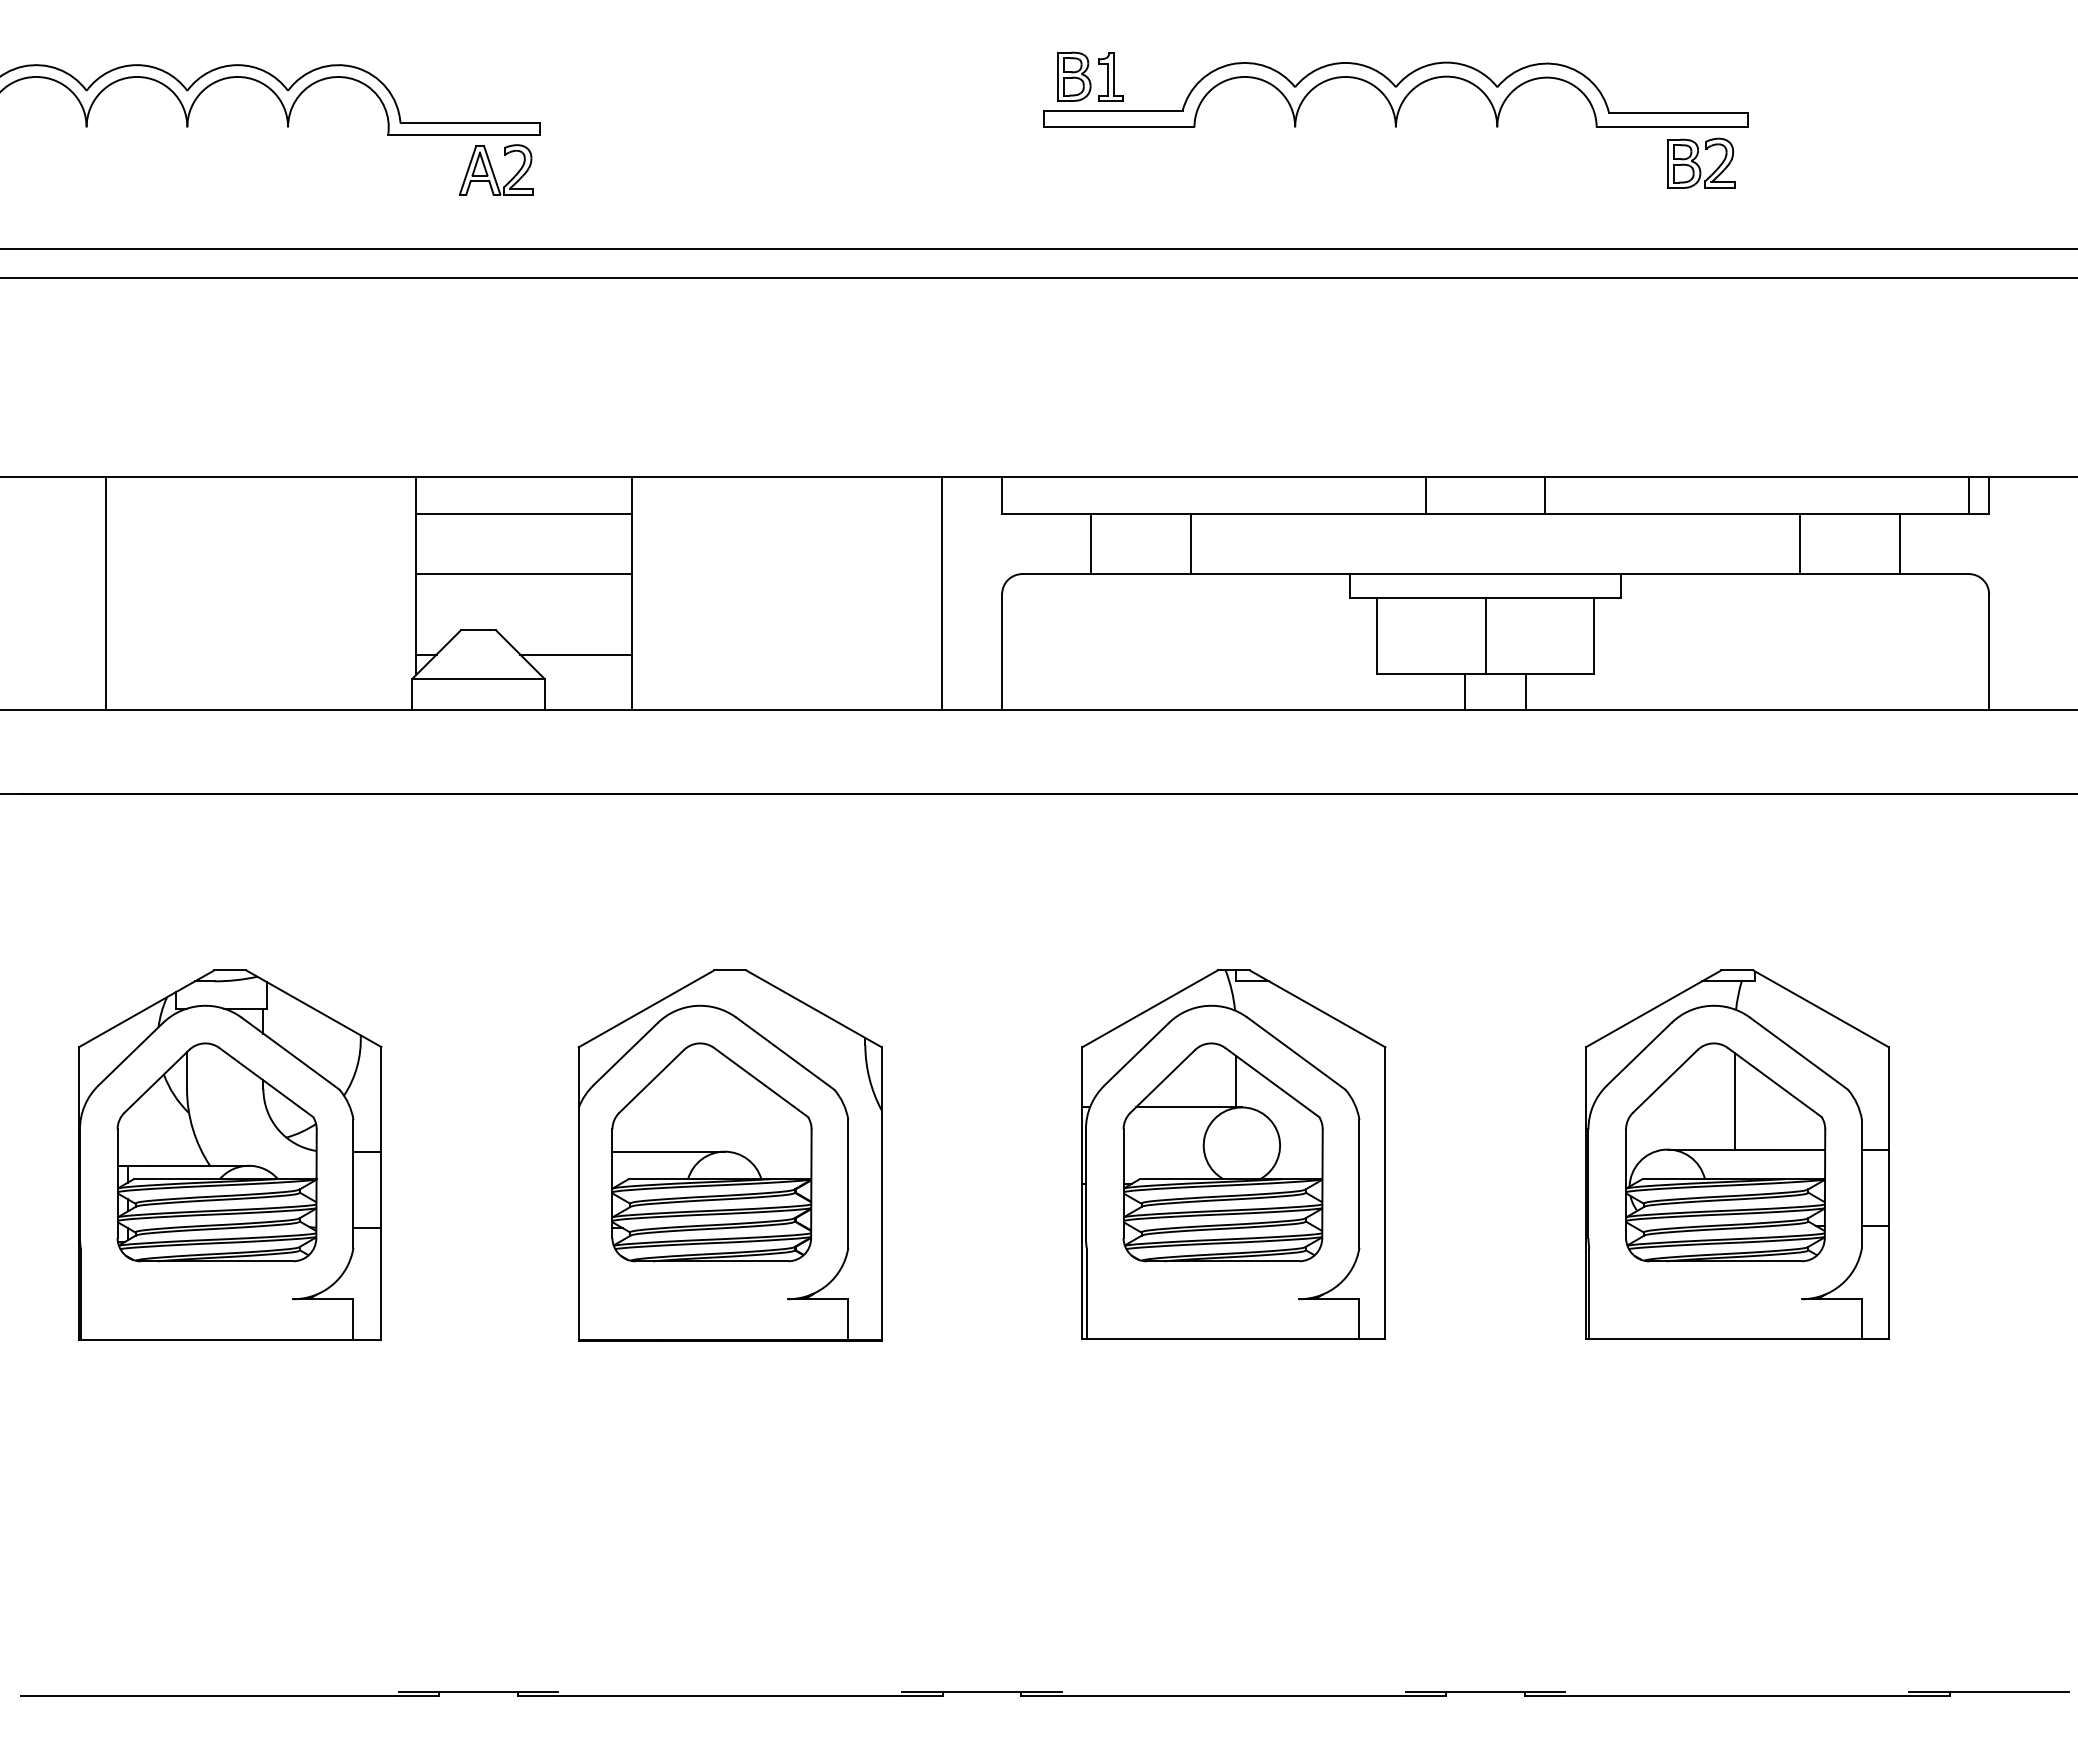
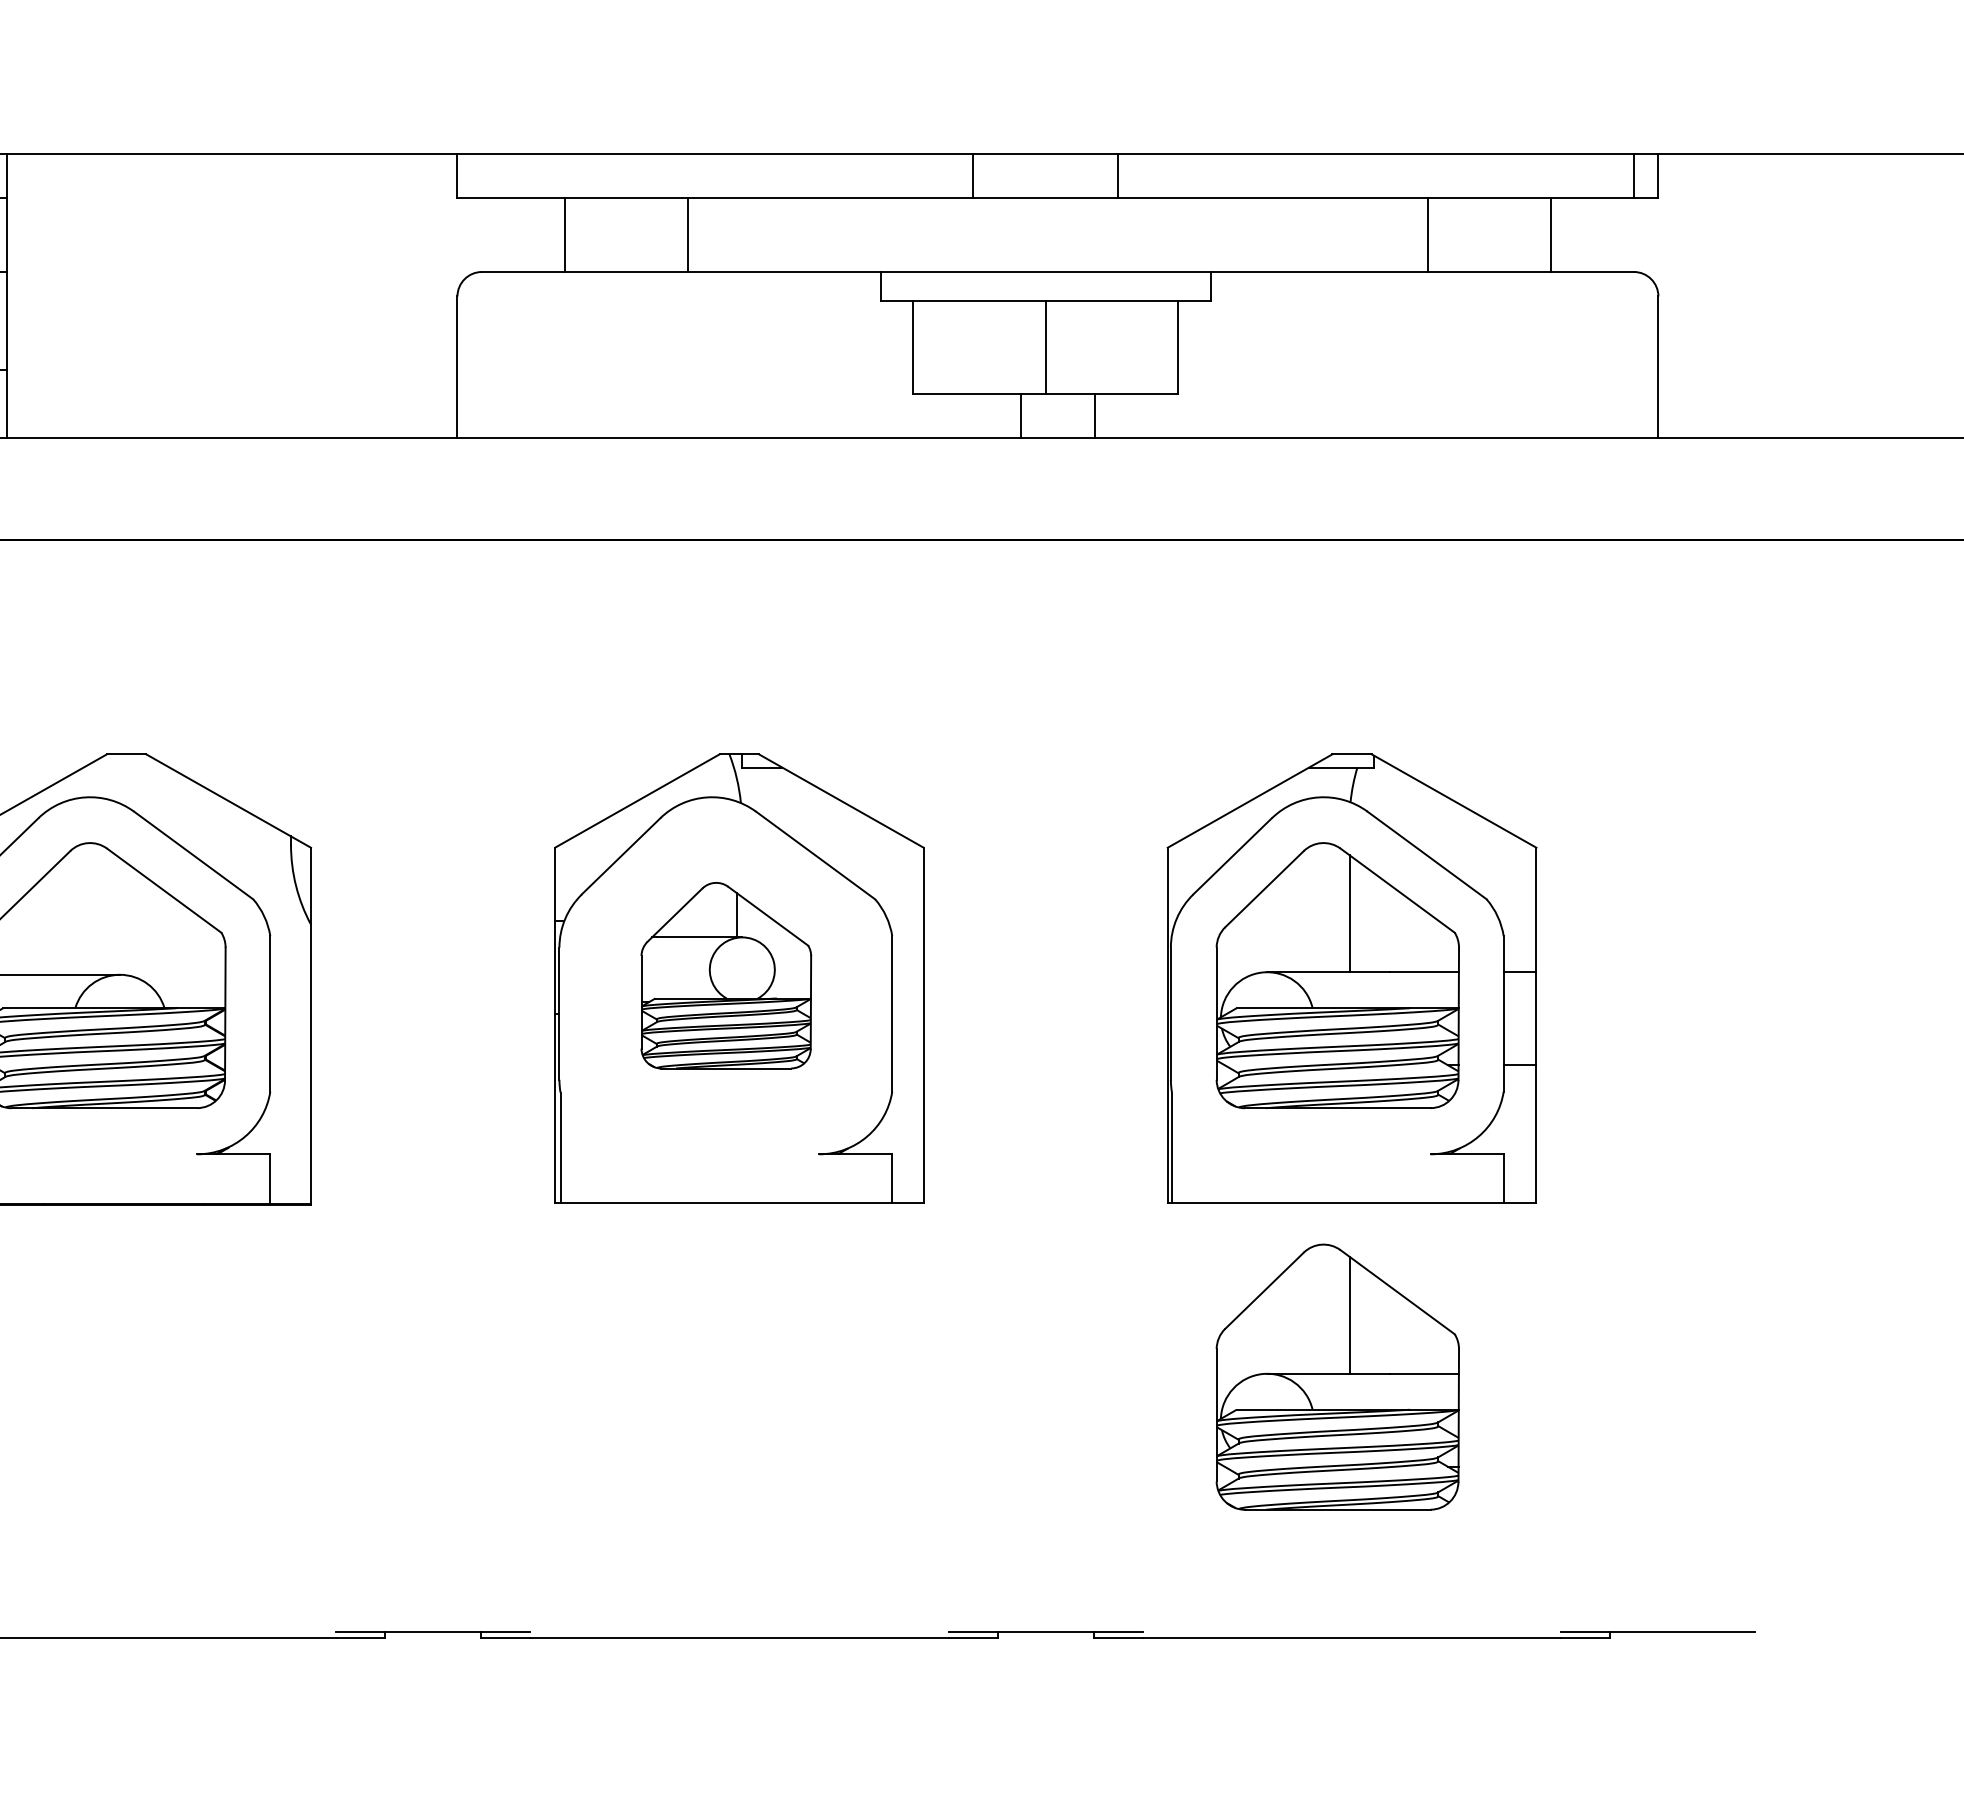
line: (941, 593) -> (383, 295), removed
part: (1222, 1152) -> (725, 975), size x0.7
part: (1725, 1482) -> (1337, 1377), added

